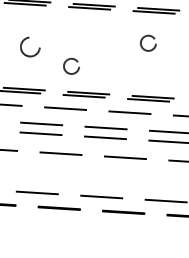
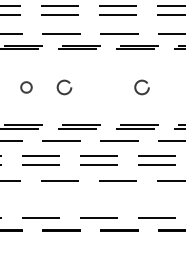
circle: (147, 43) -> (141, 87), moved
circle: (30, 47) -> (26, 87), size x0.62
circle: (71, 66) -> (64, 87), moved

